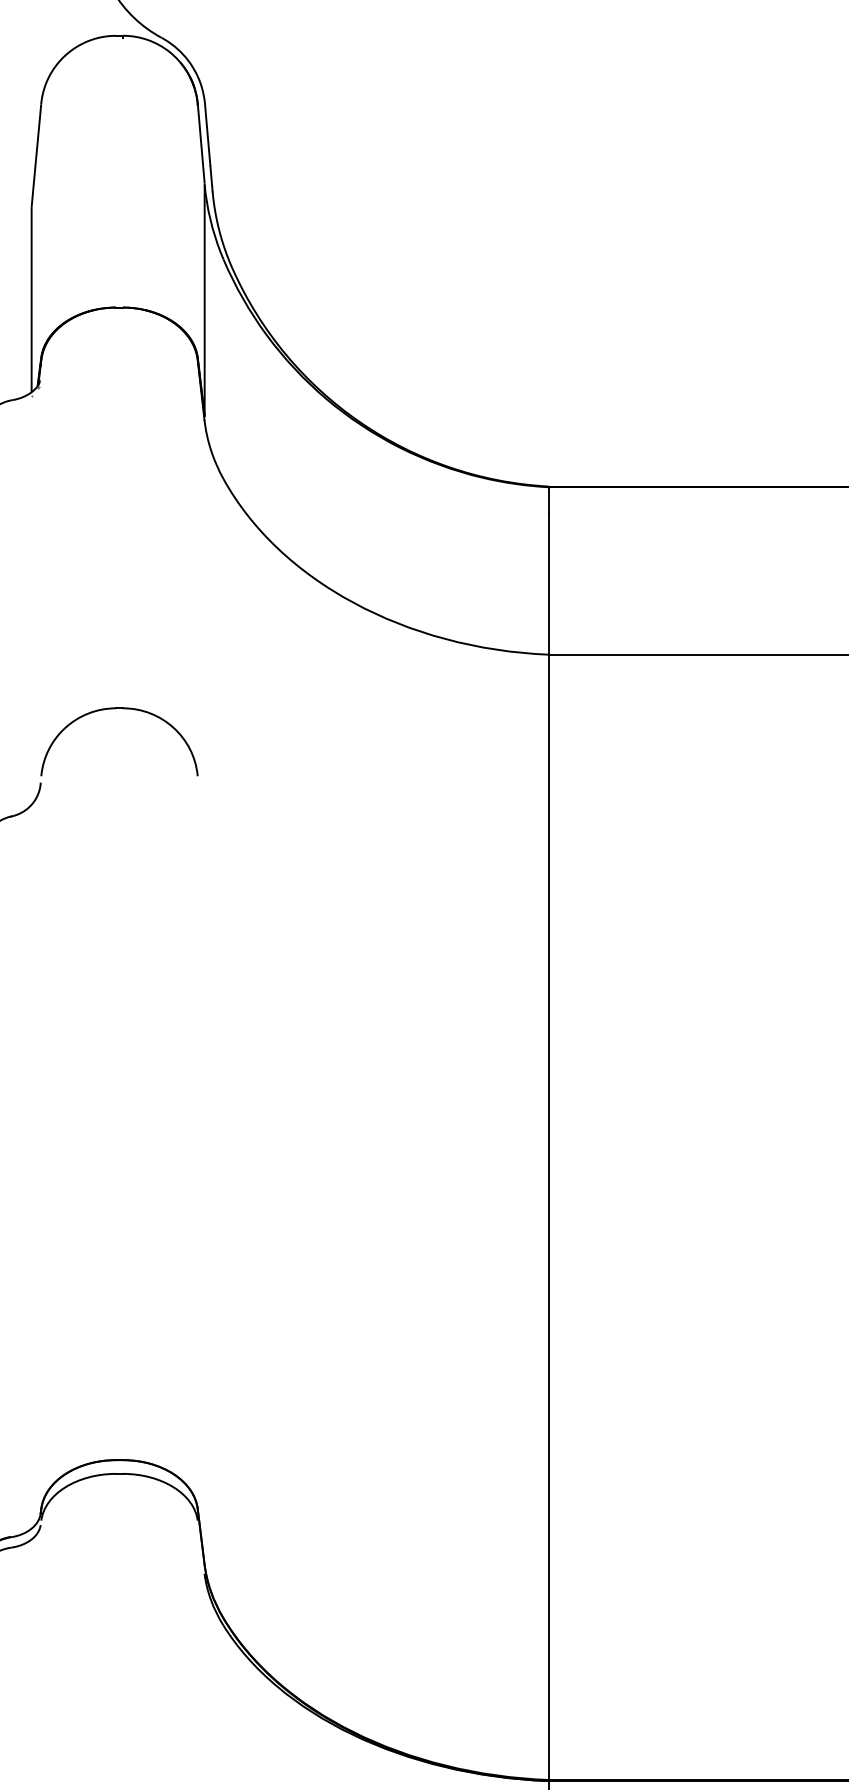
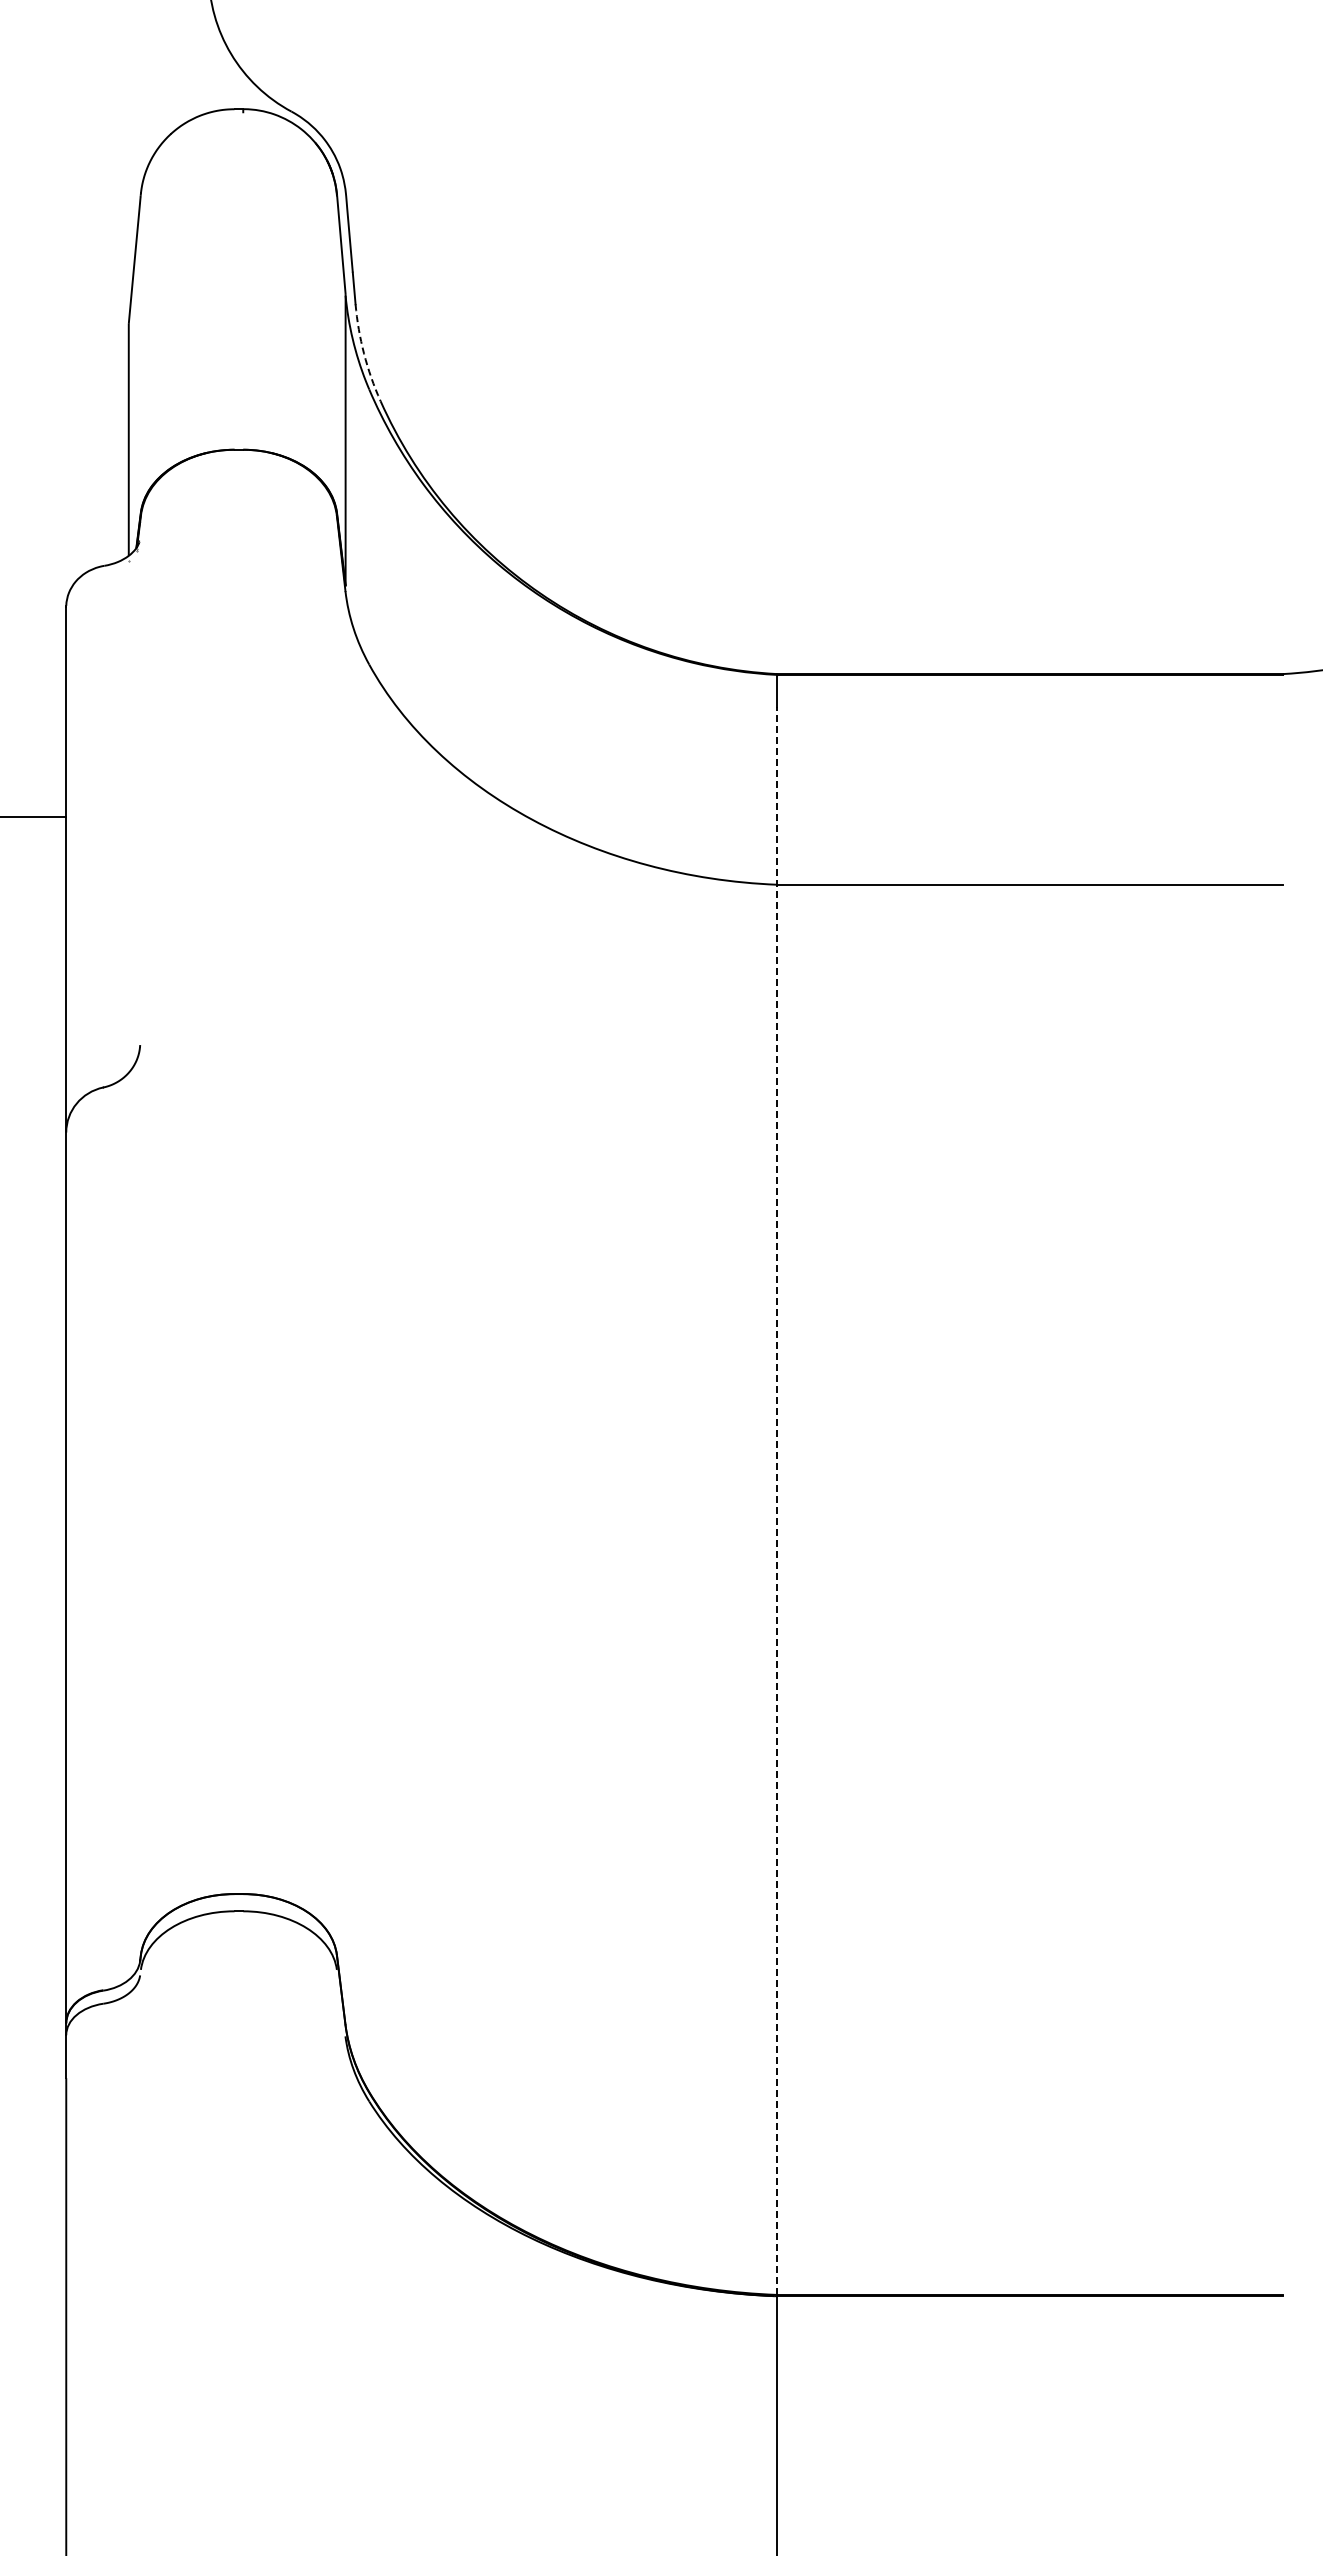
arc: (219, 230) -> (364, 353), solid -> dashed
part: (119, 708) -> (238, 952), removed
line: (549, 1146) -> (777, 1501), solid -> dashed

